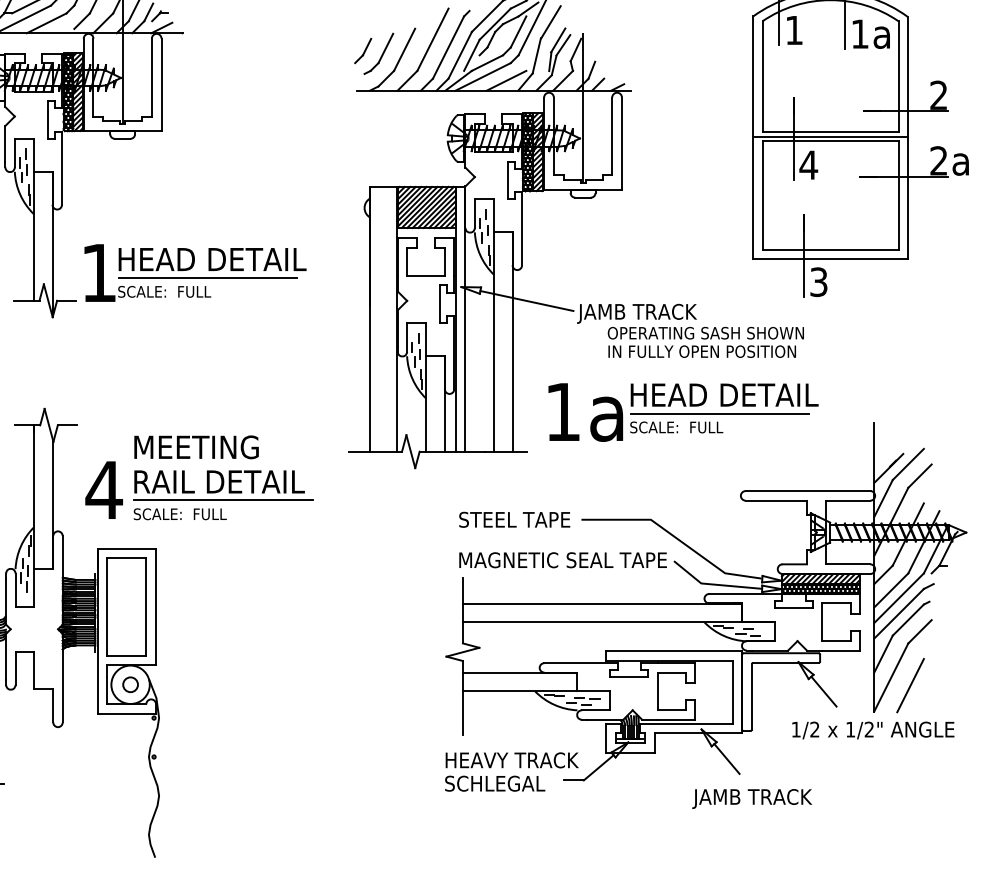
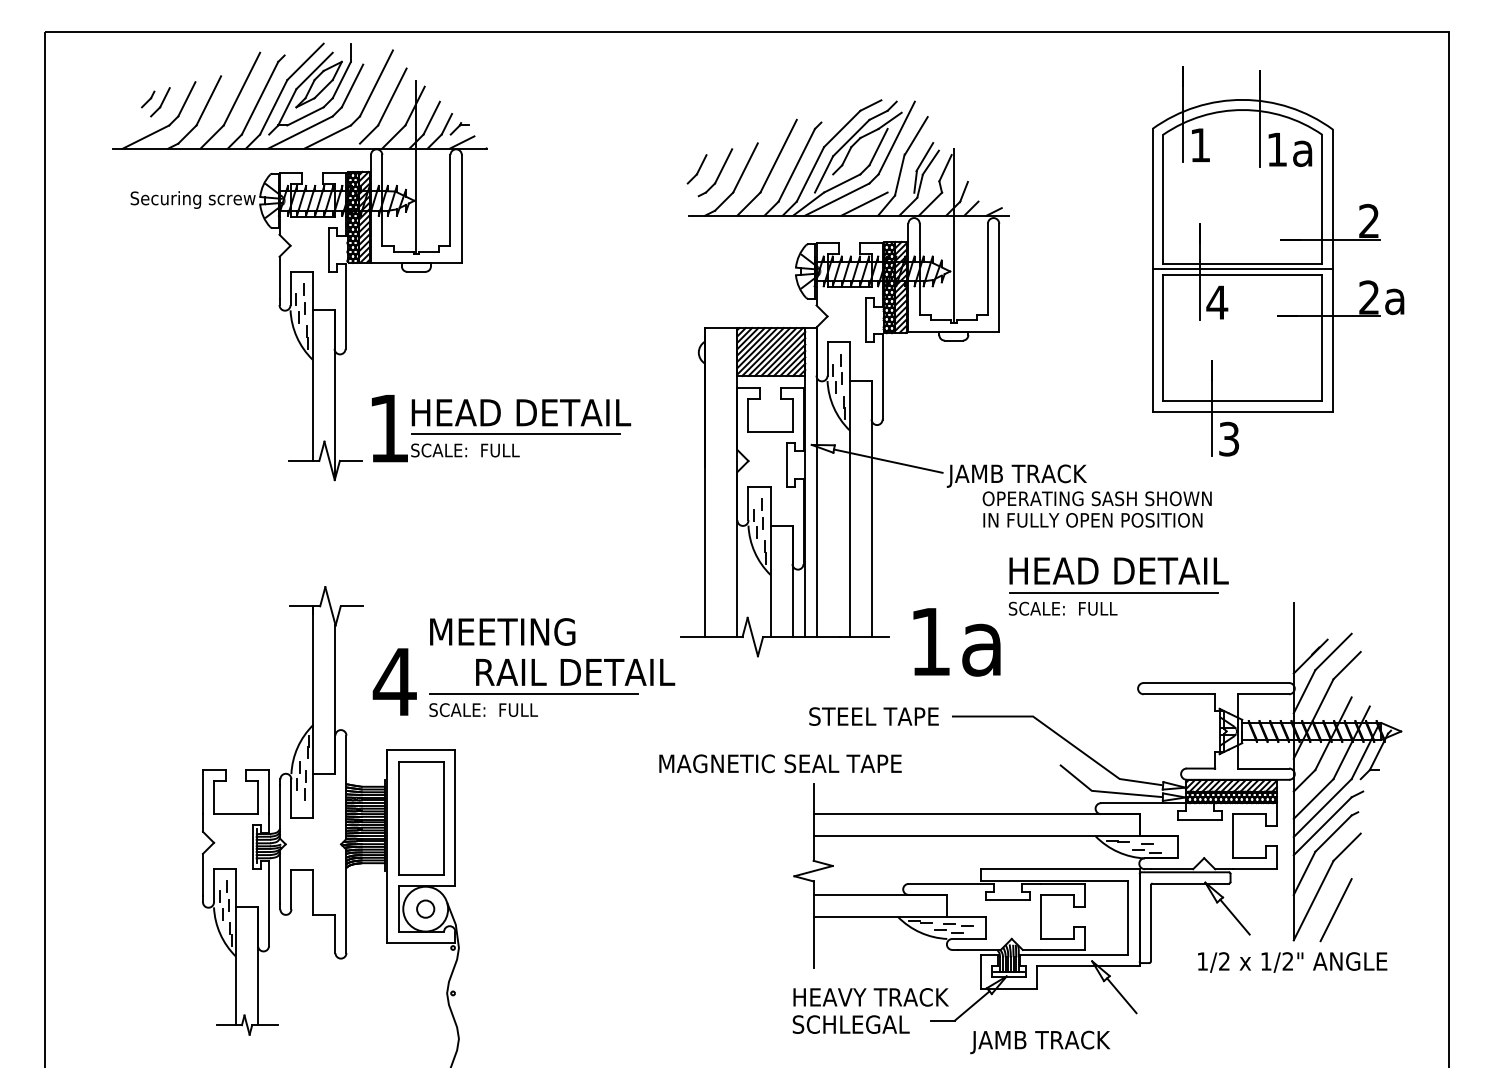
text: (585, 412) -> (956, 642), moved
text: (219, 482) -> (575, 672), moved
text: (563, 560) -> (780, 763), moved
text: (751, 799) -> (1039, 1042), moved

